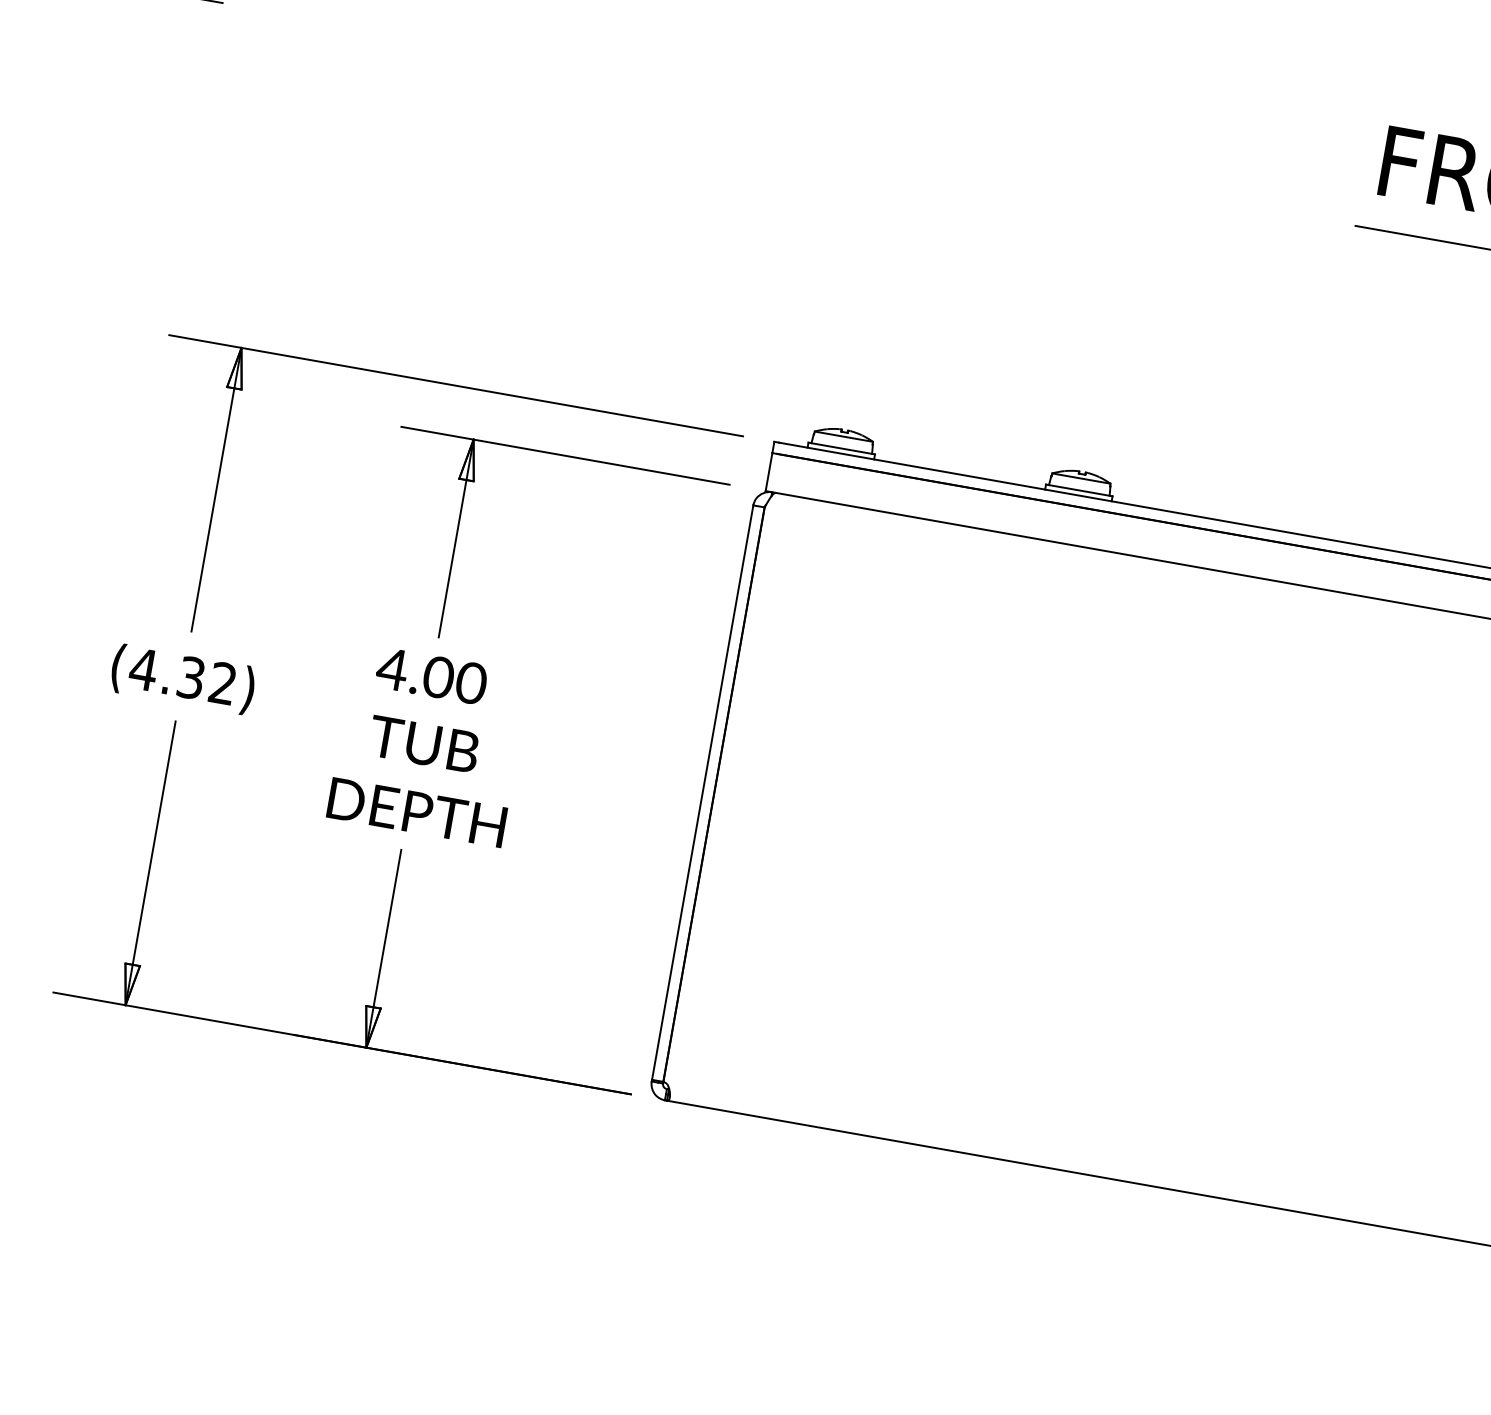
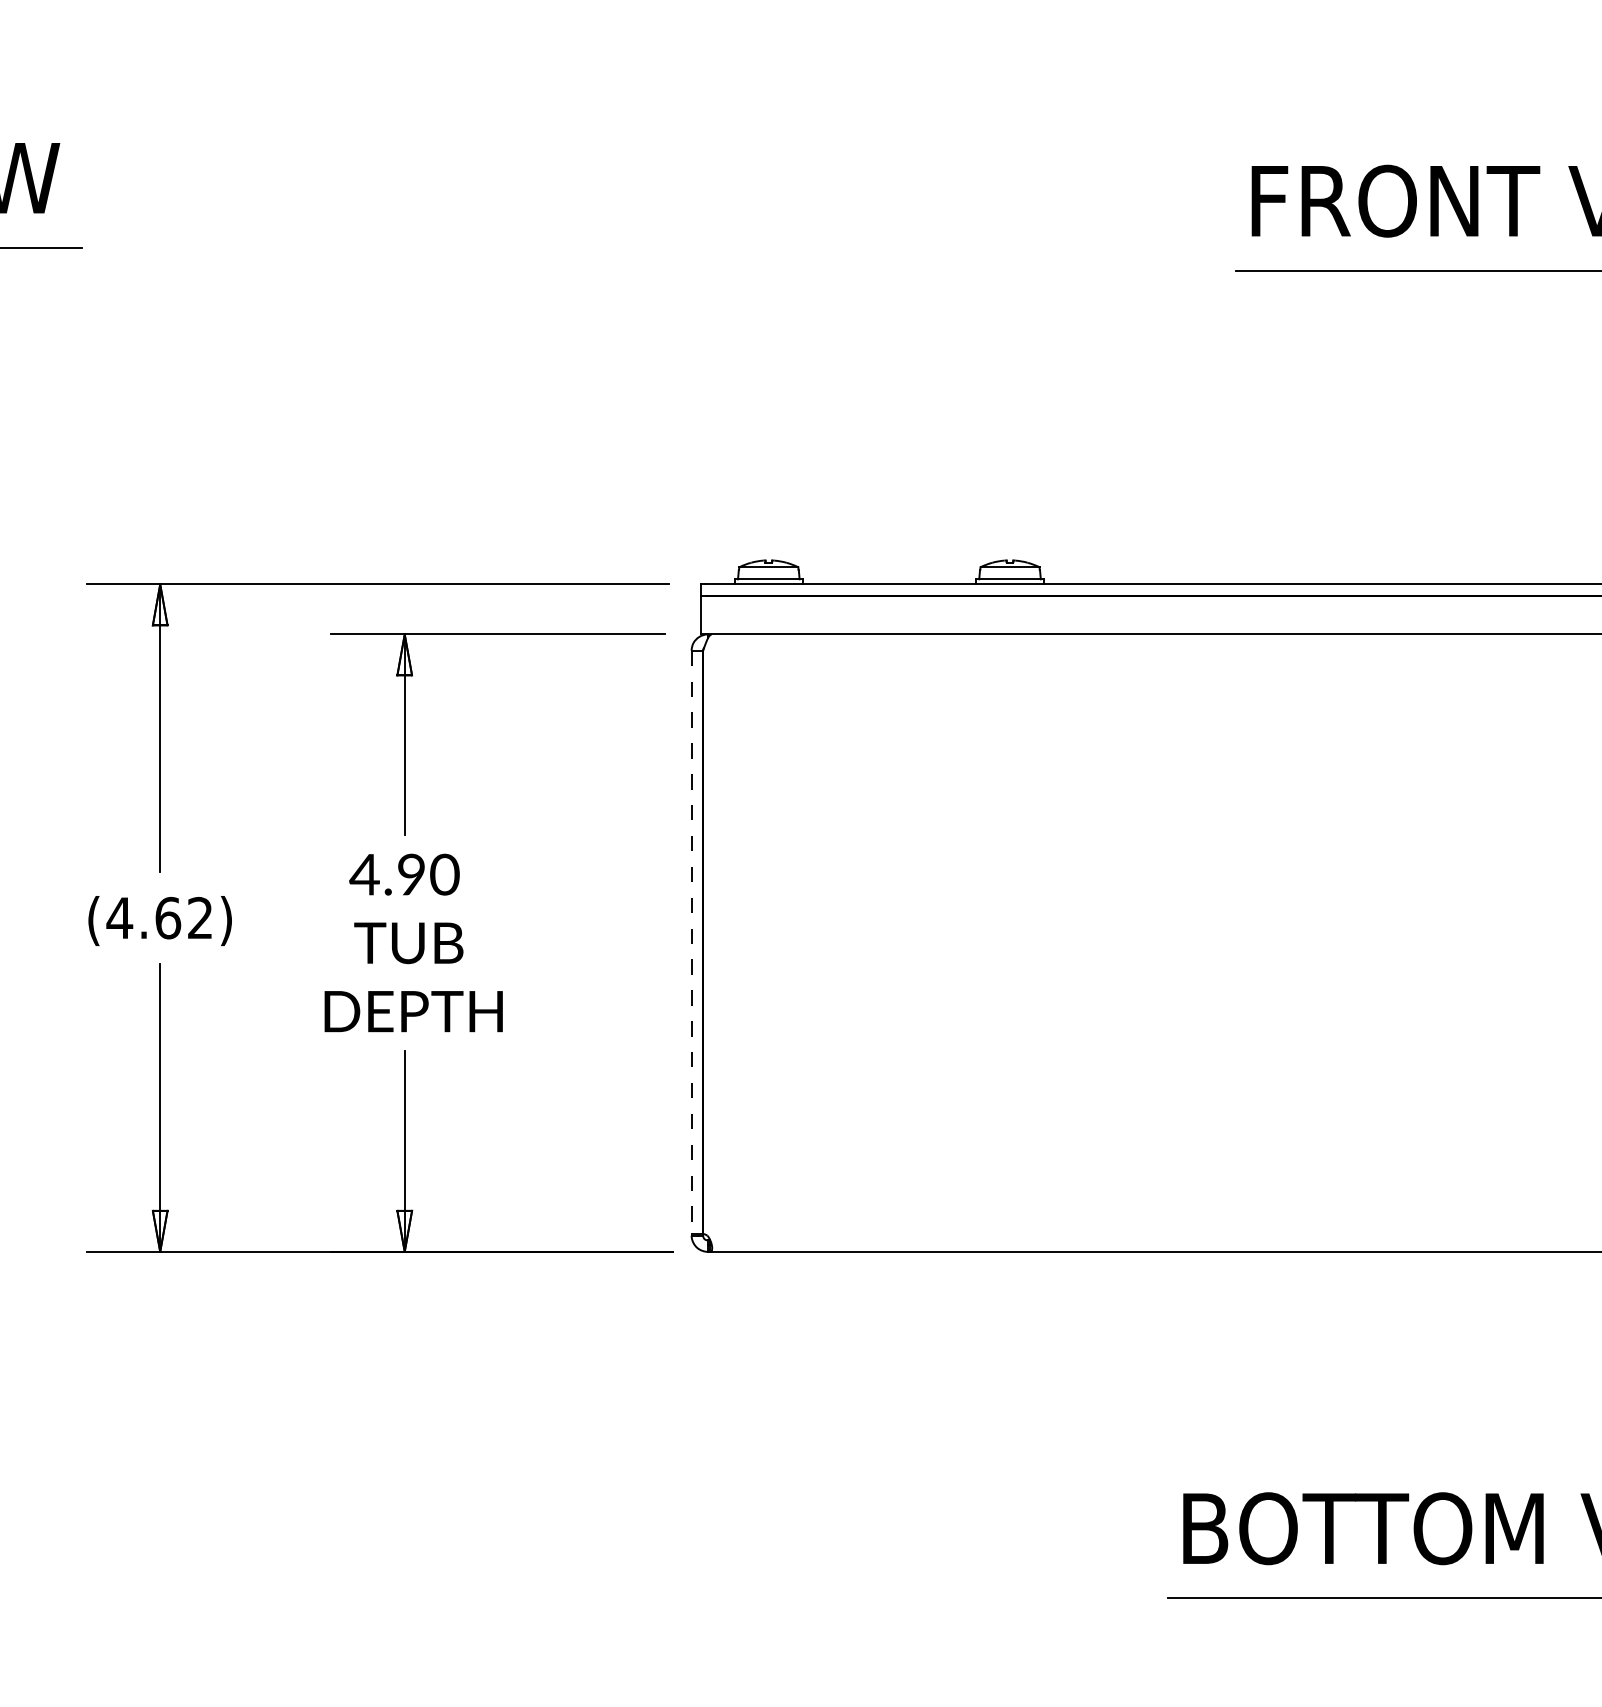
text: (191, 678) -> (168, 918), (4.32) -> (4.62)
text: (438, 678) -> (411, 875), 4.00 -> 4.90
line: (702, 792) -> (691, 942), solid -> dashed

